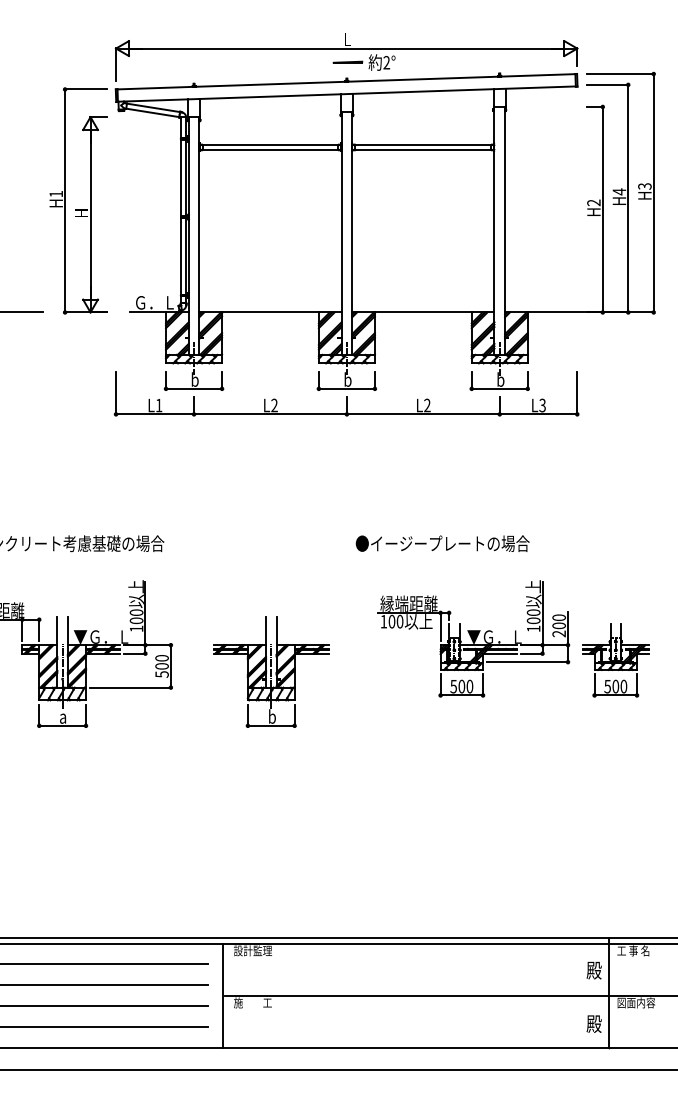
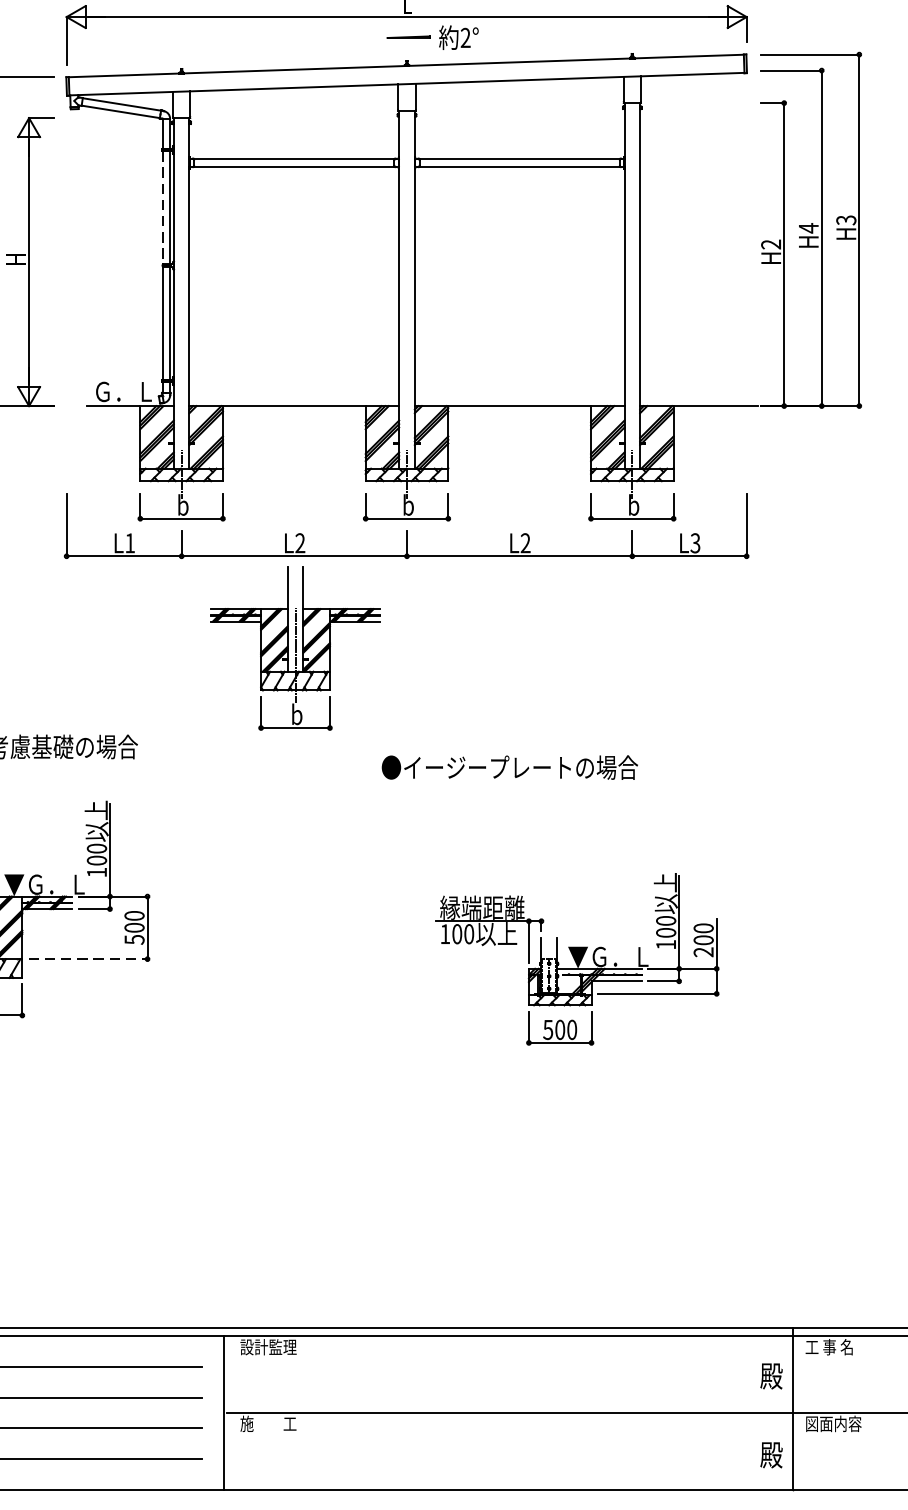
line: (181, 178) -> (163, 208), solid -> dashed
text: (442, 543) -> (509, 767), moved
part: (473, 638) -> (577, 958), moved
part: (615, 660) -> (802, 919), removed
part: (271, 671) -> (295, 647), moved
line: (131, 687) -> (89, 958), solid -> dashed

